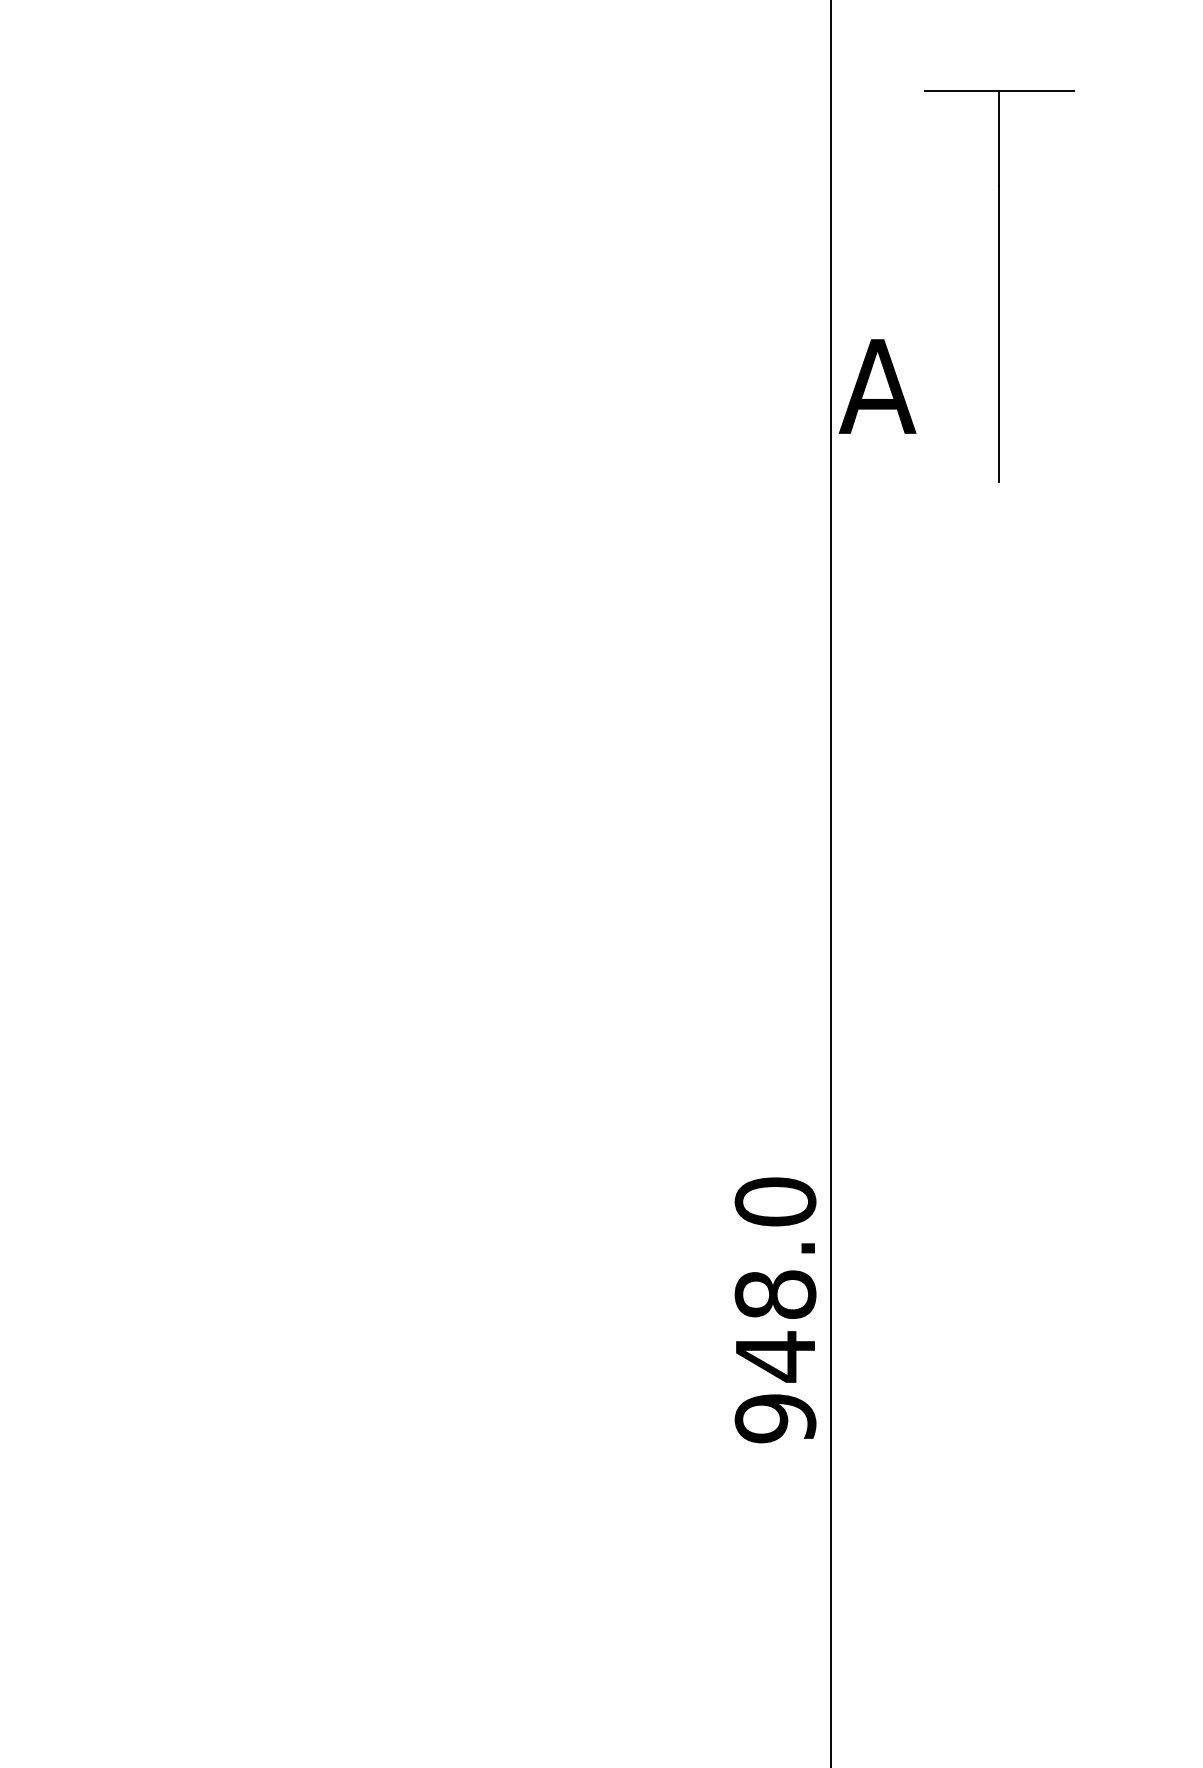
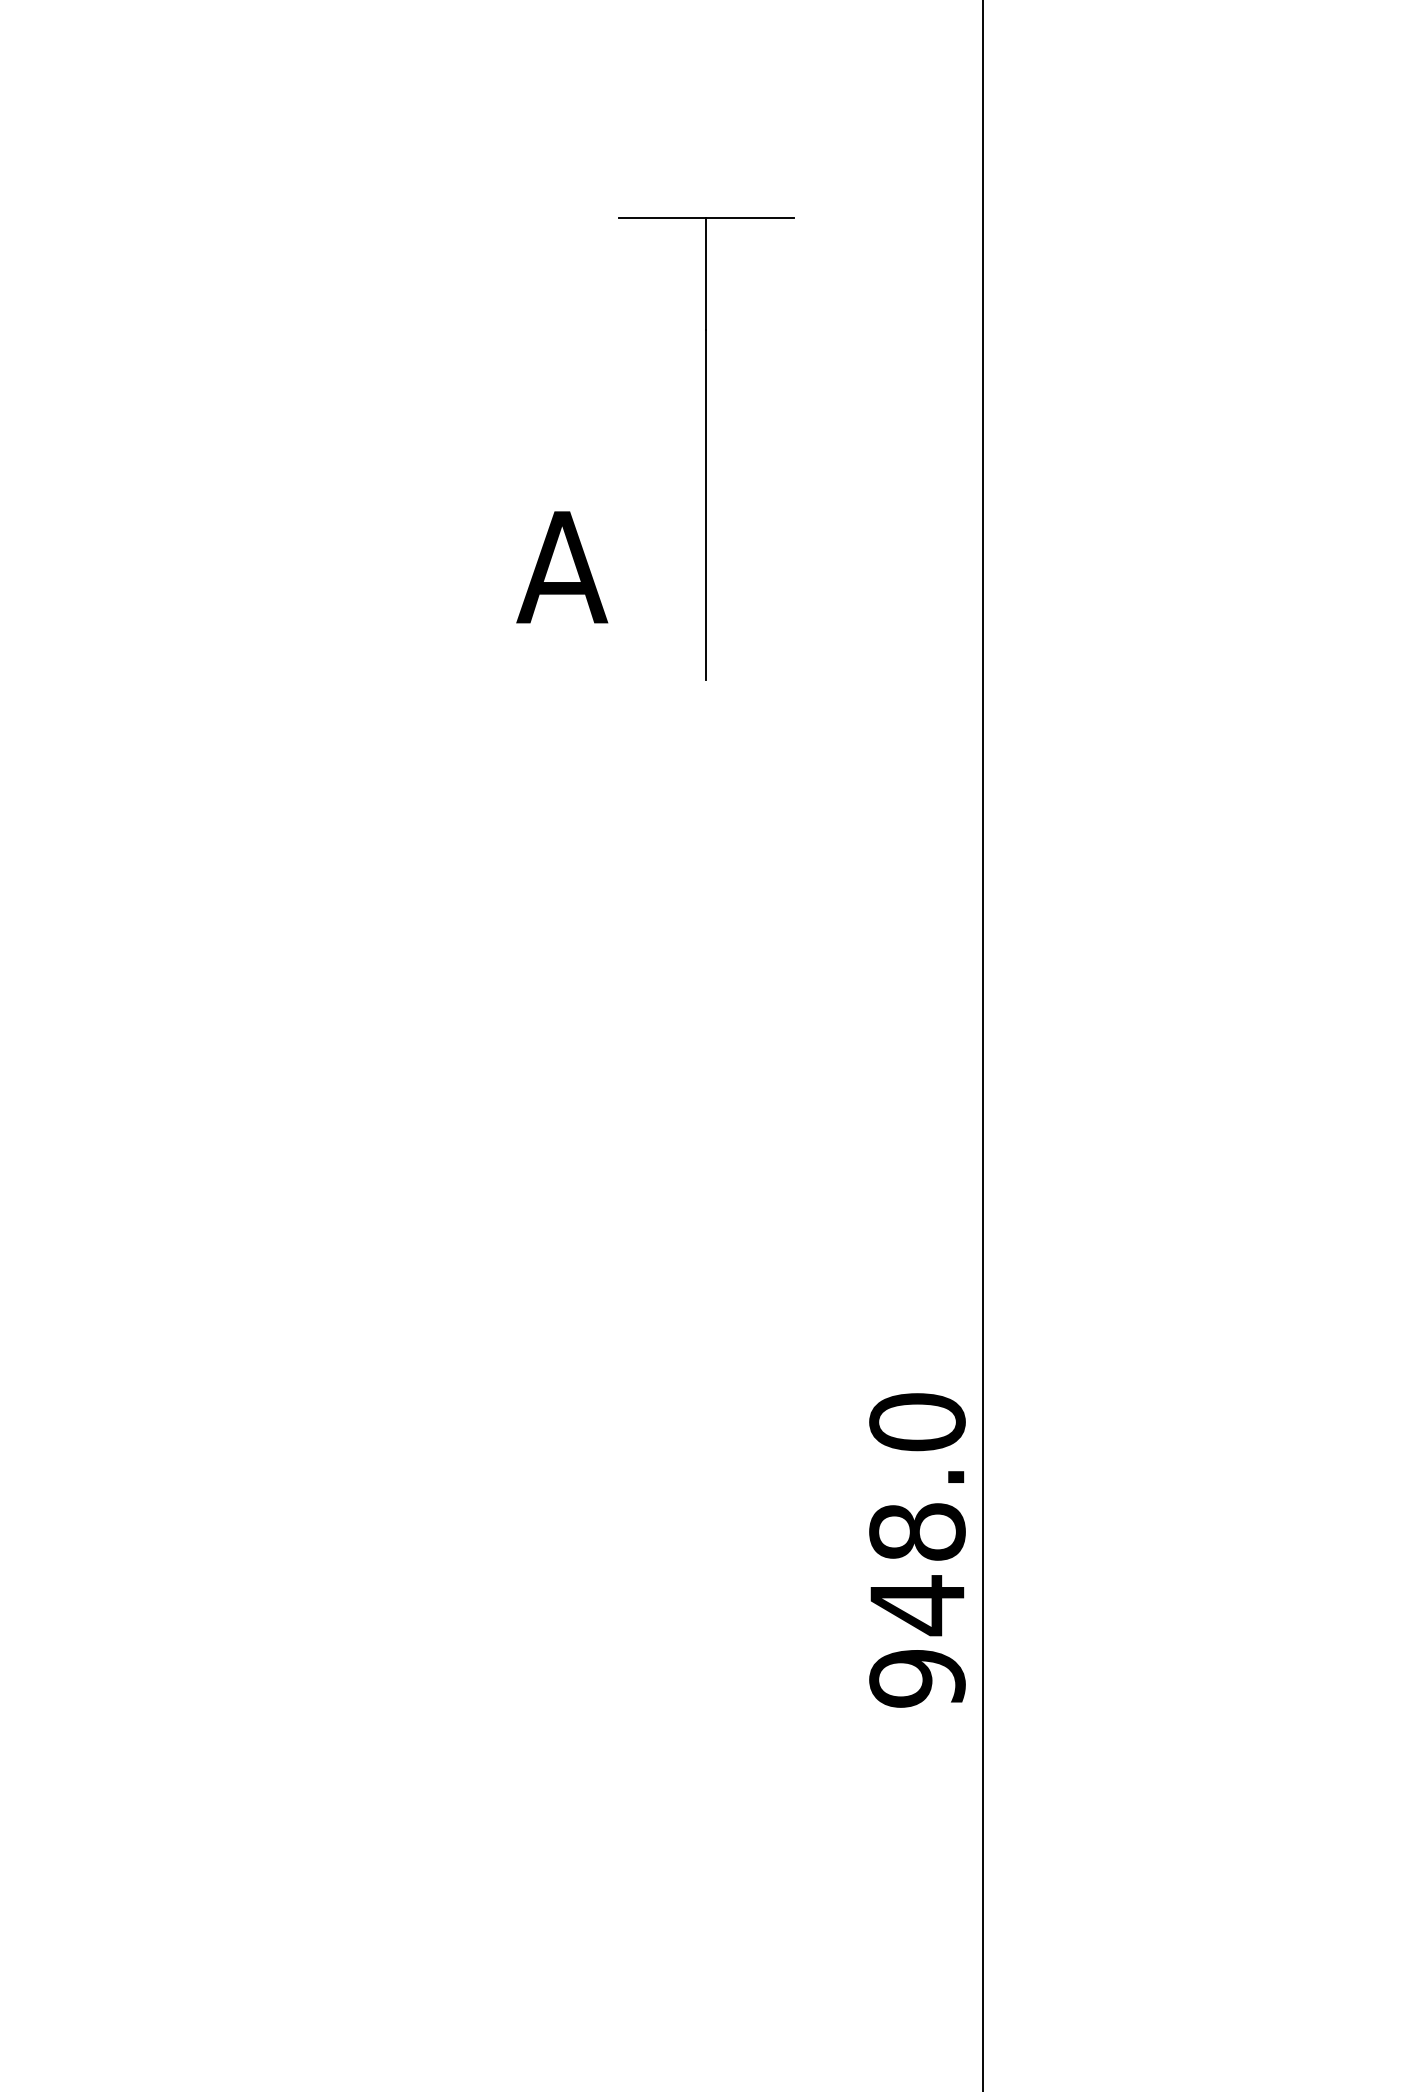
part: (998, 286) -> (705, 448), moved

